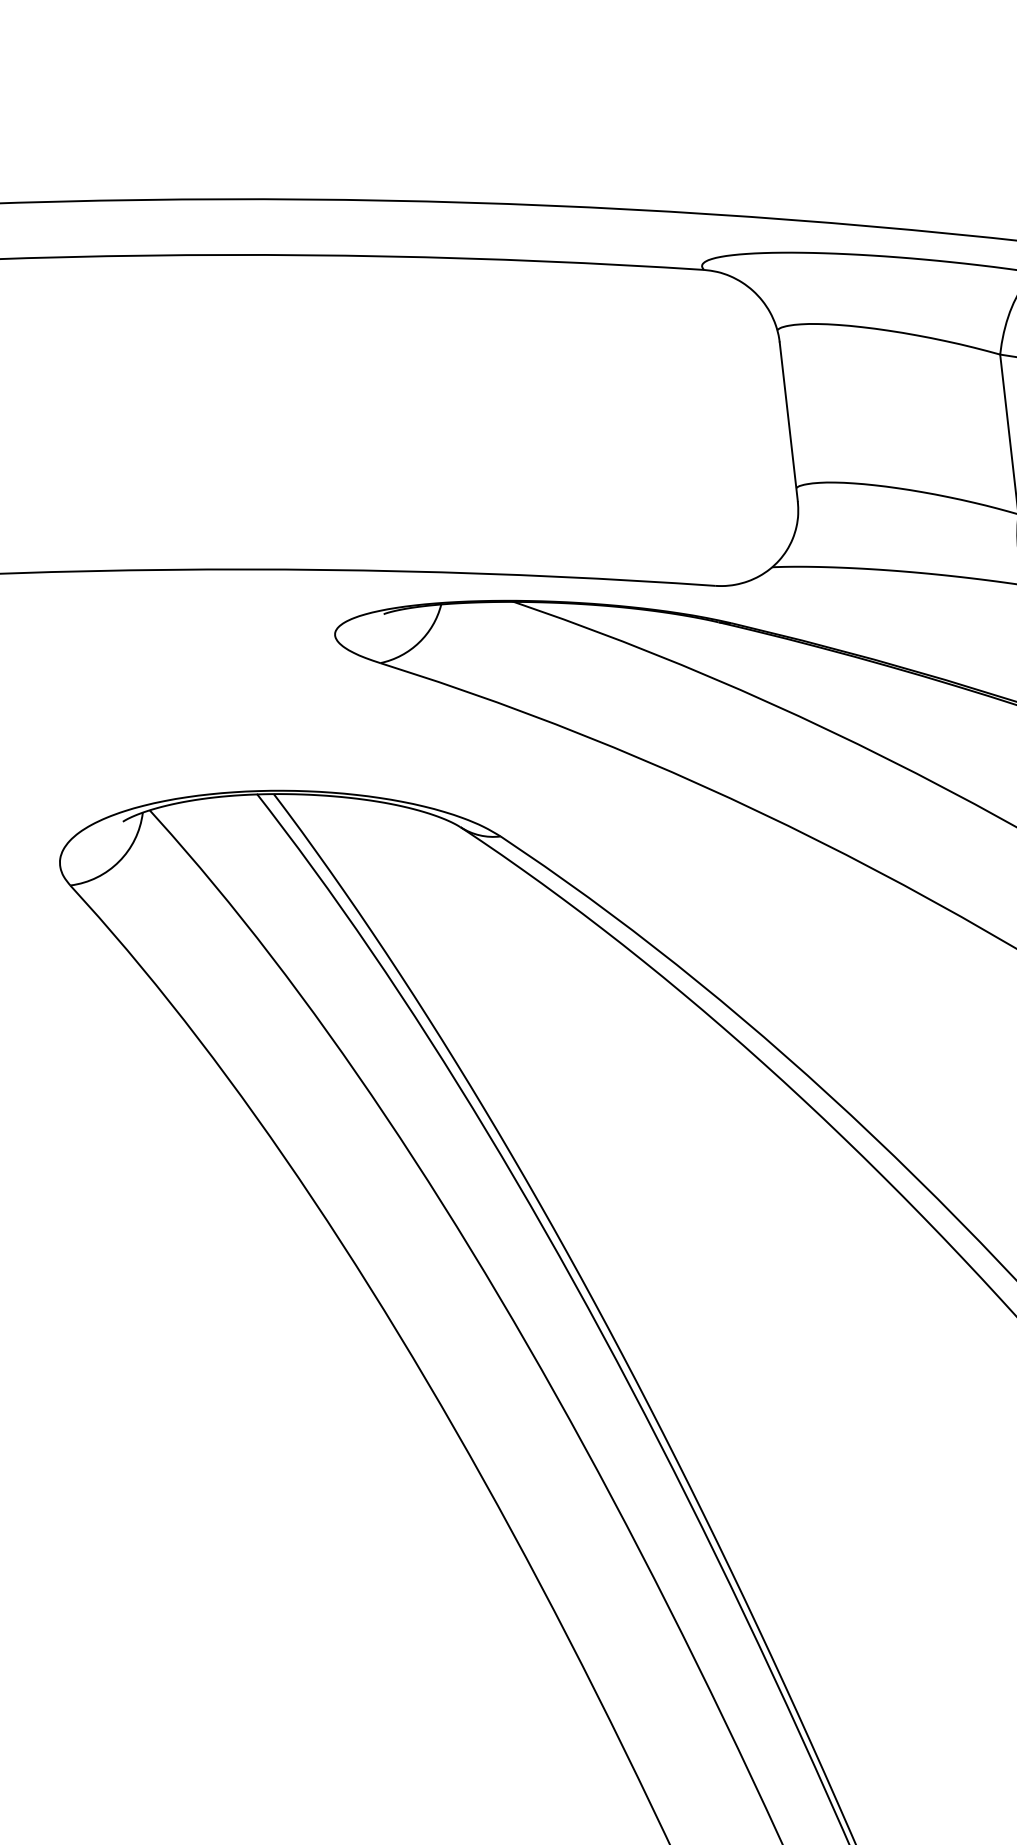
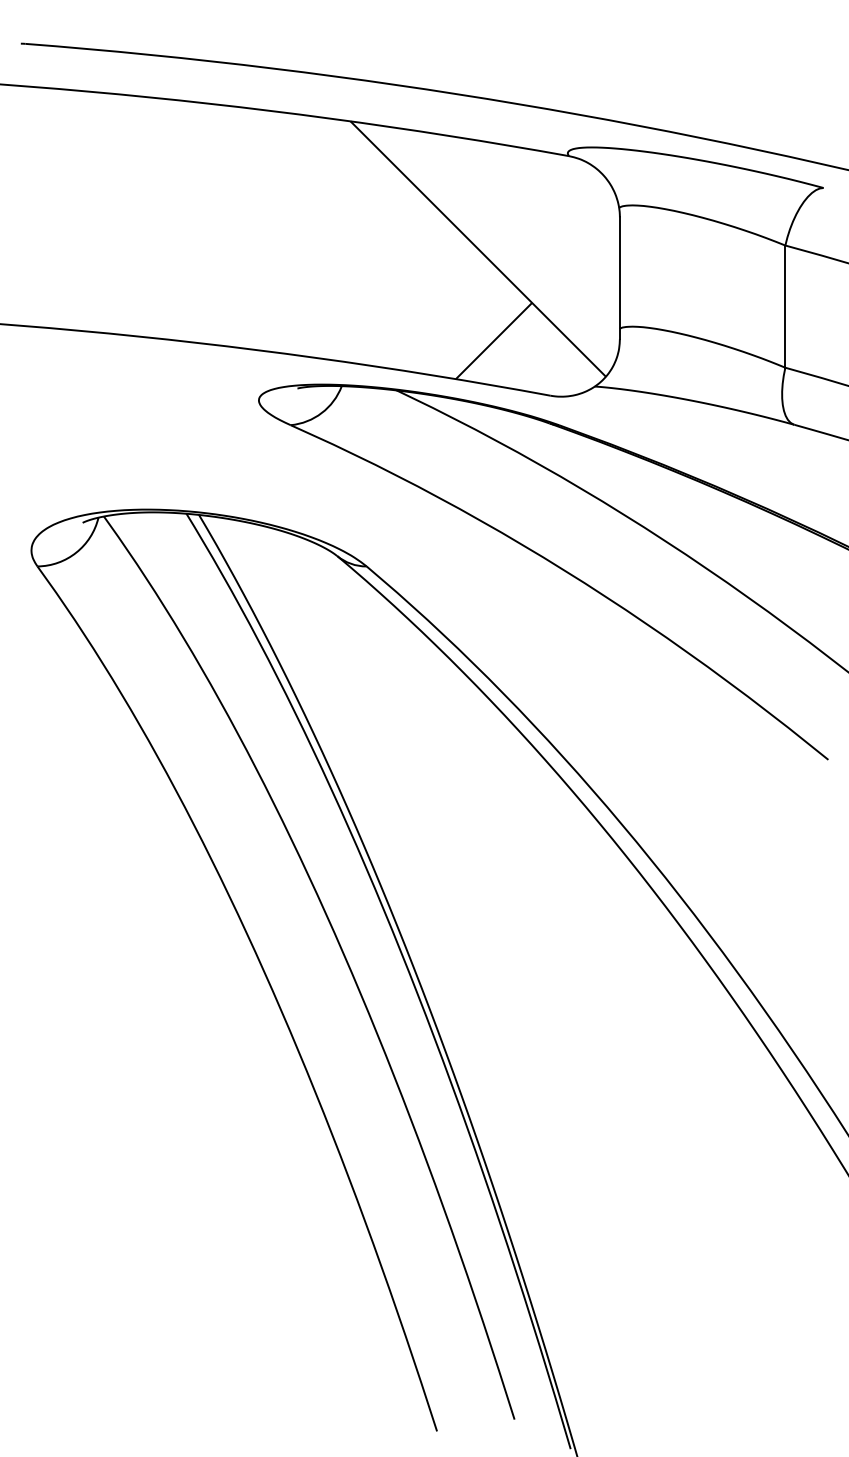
hatch: (598, 406) -> (477, 250), added

